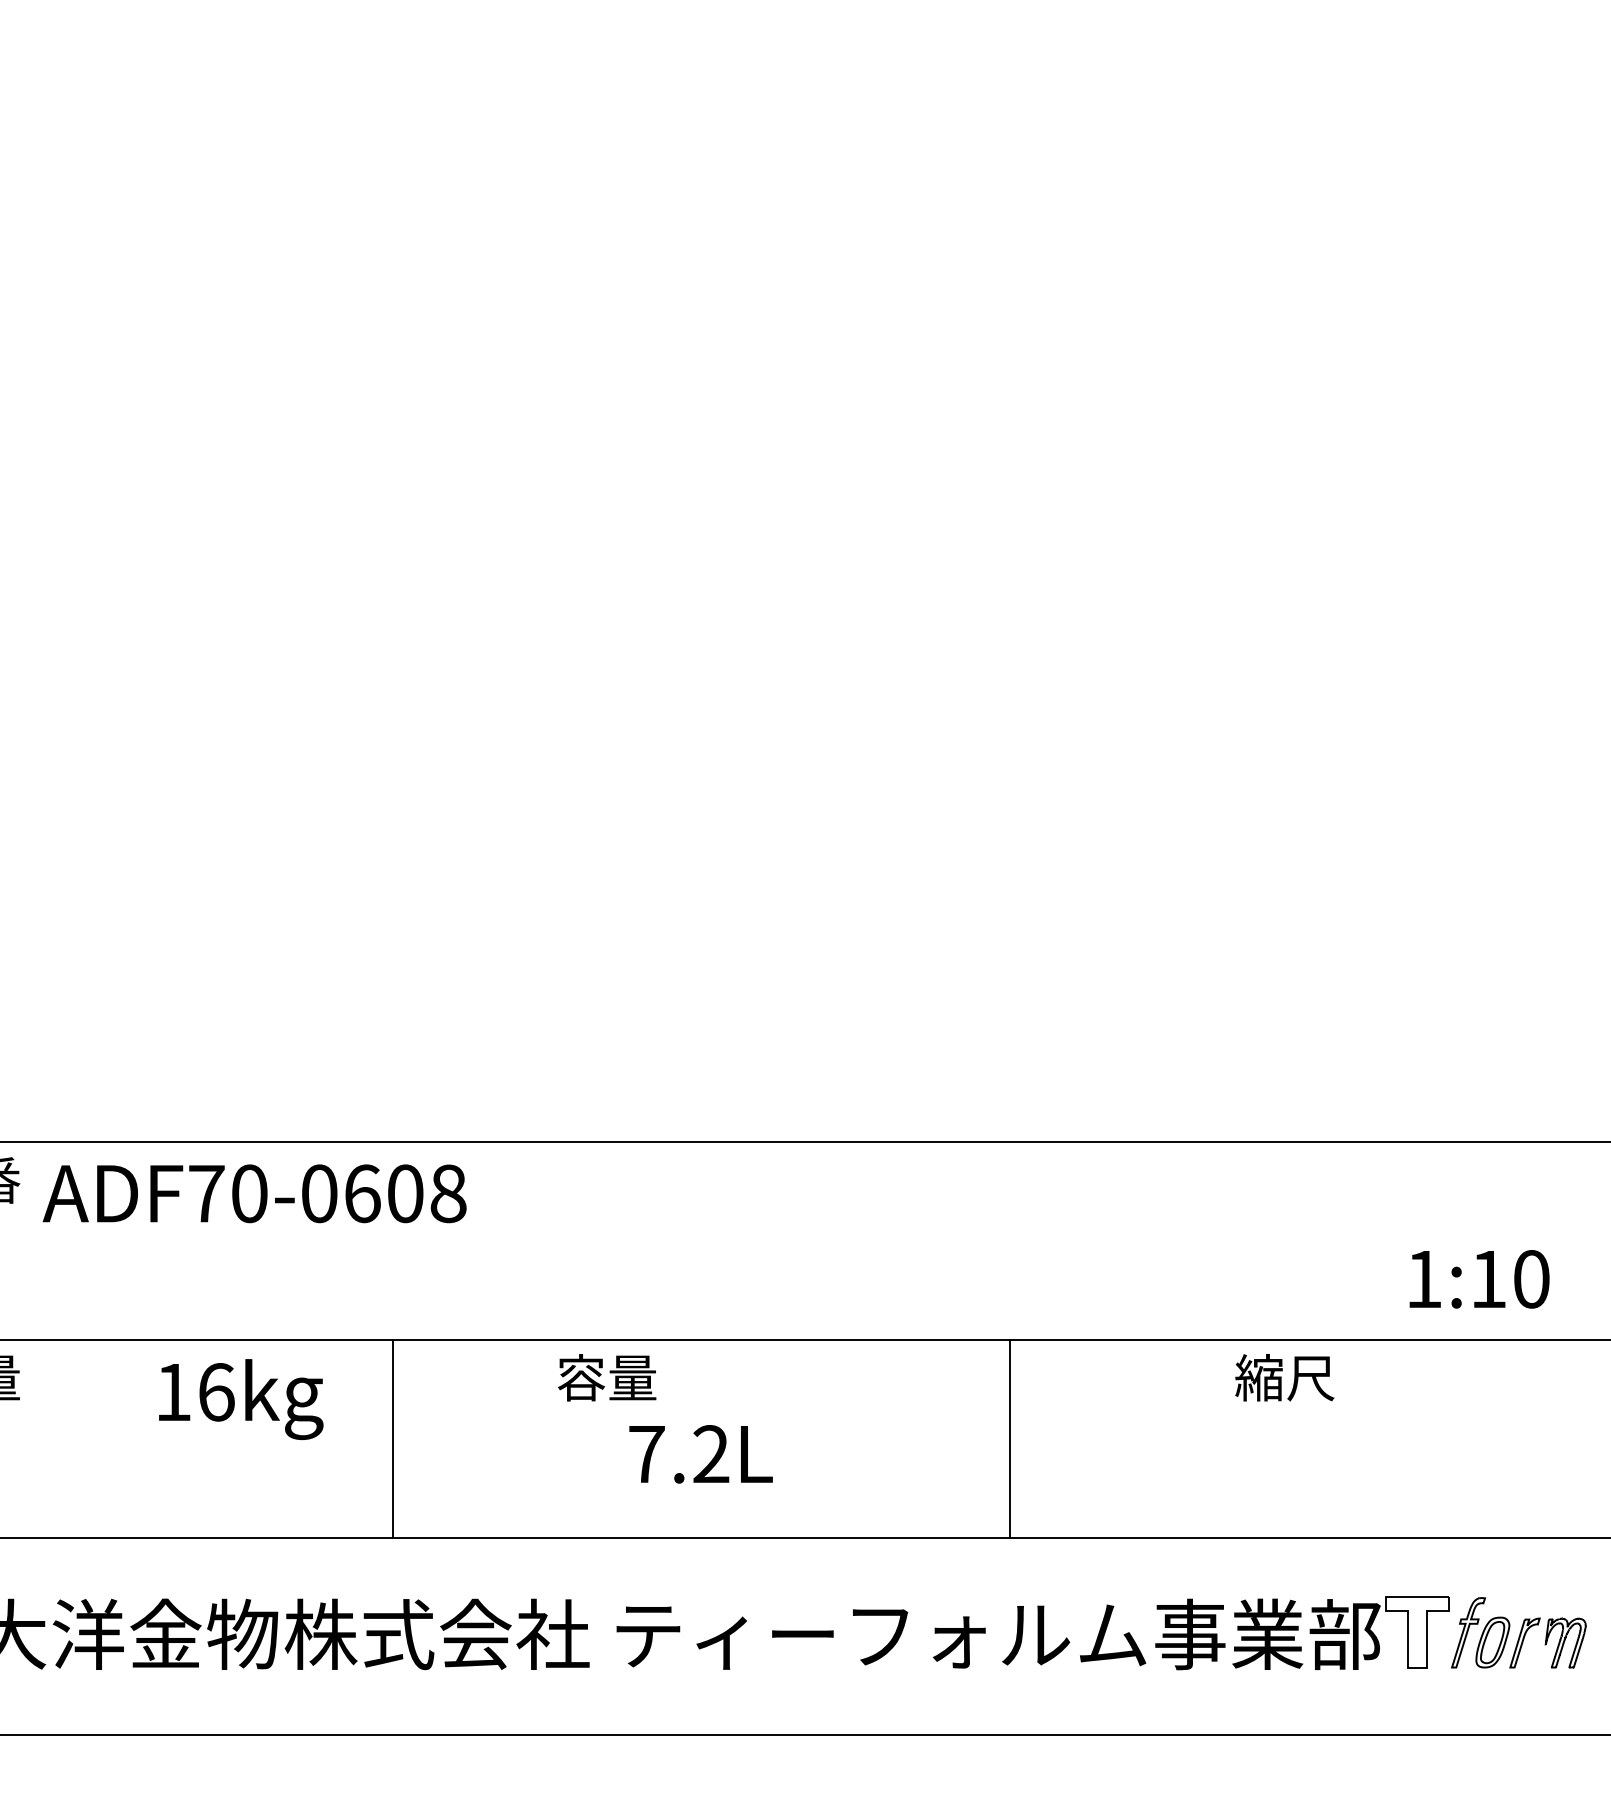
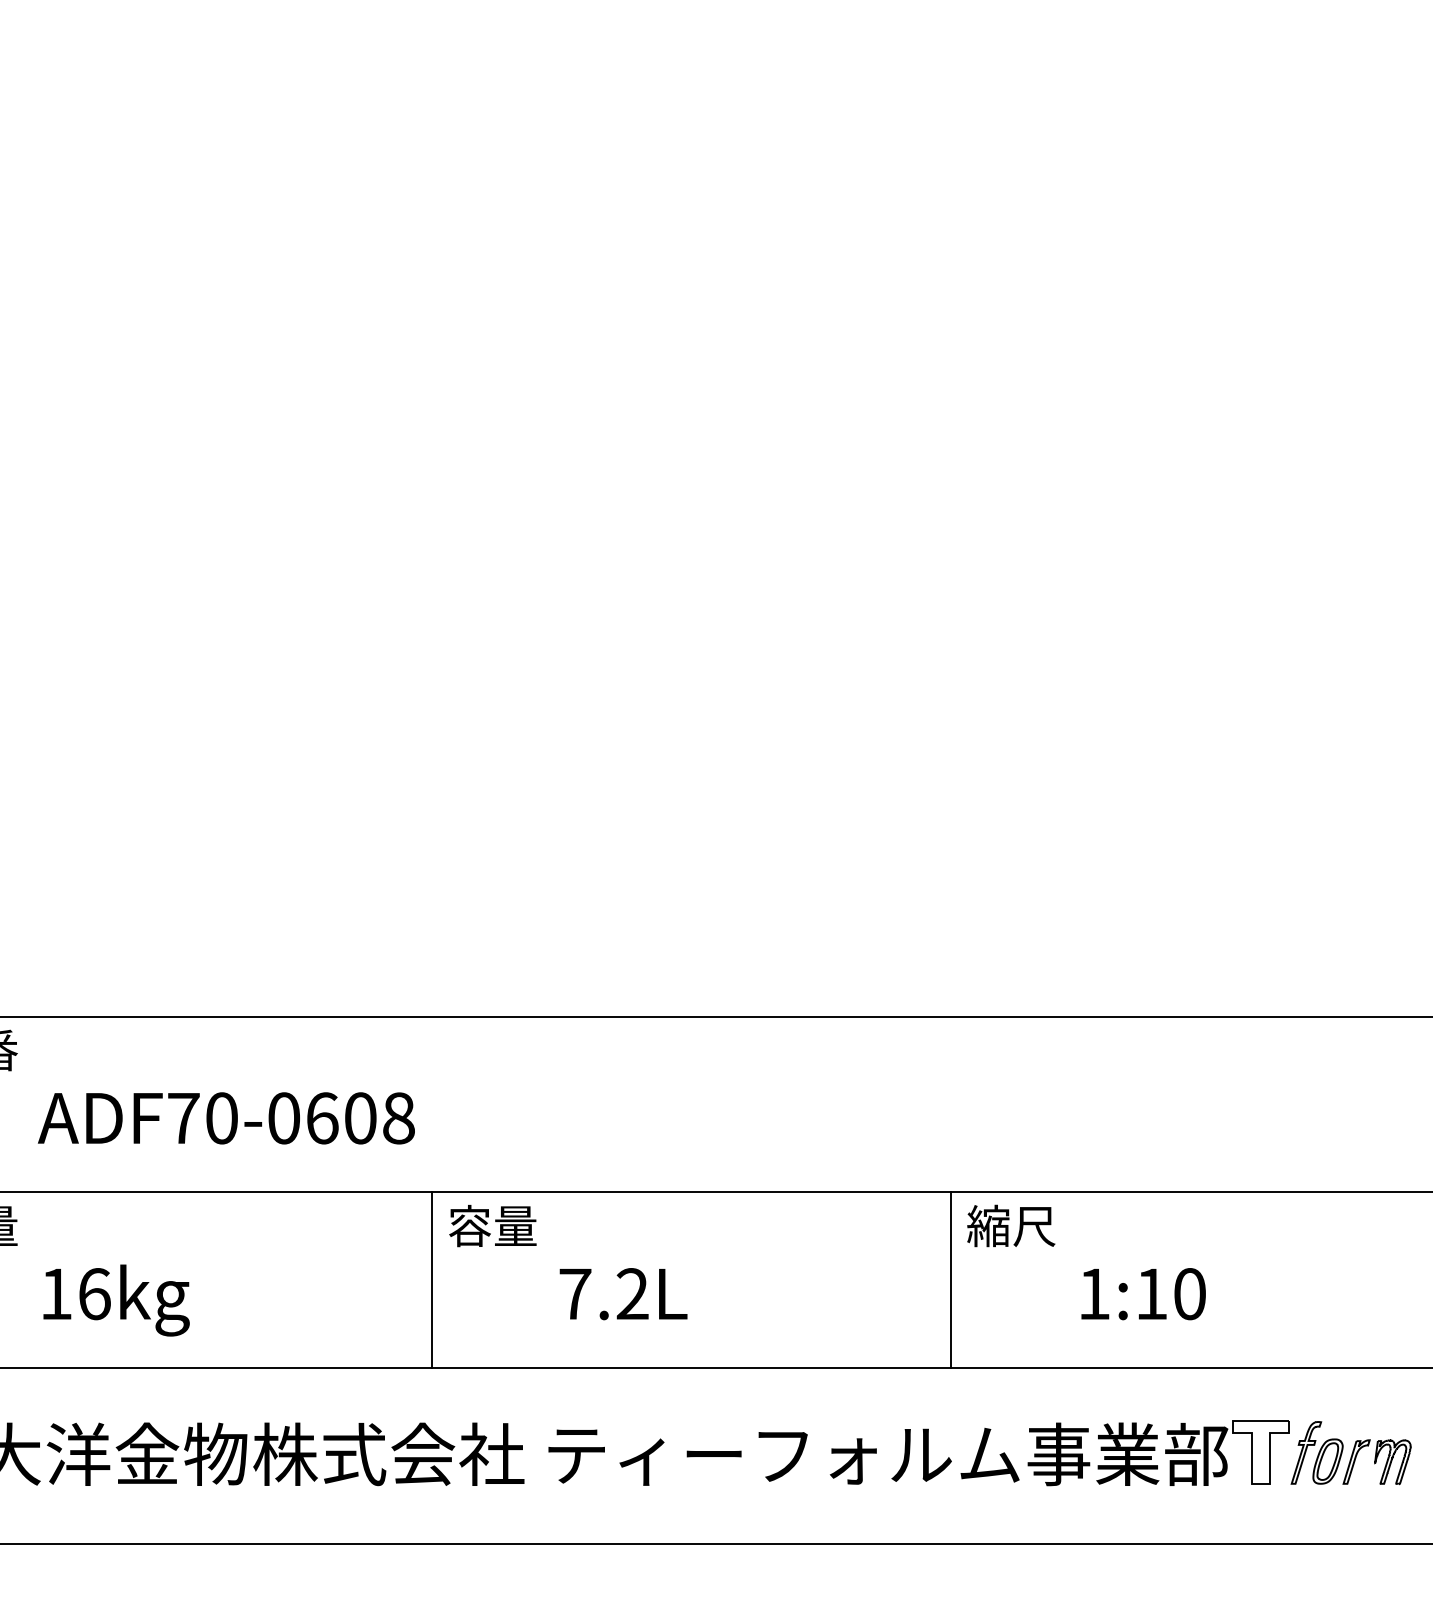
text: (254, 1193) -> (226, 1118), moved
text: (1479, 1279) -> (1143, 1294), moved
text: (607, 1377) -> (493, 1225), moved
text: (1284, 1377) -> (1010, 1225), moved
text: (241, 1399) -> (116, 1300), moved
line: (393, 1438) -> (432, 1280), moved
line: (1010, 1438) -> (951, 1280), moved

